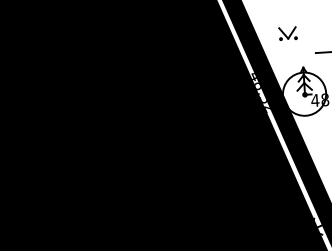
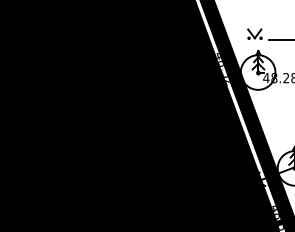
part: (287, 32) -> (254, 33), moved

